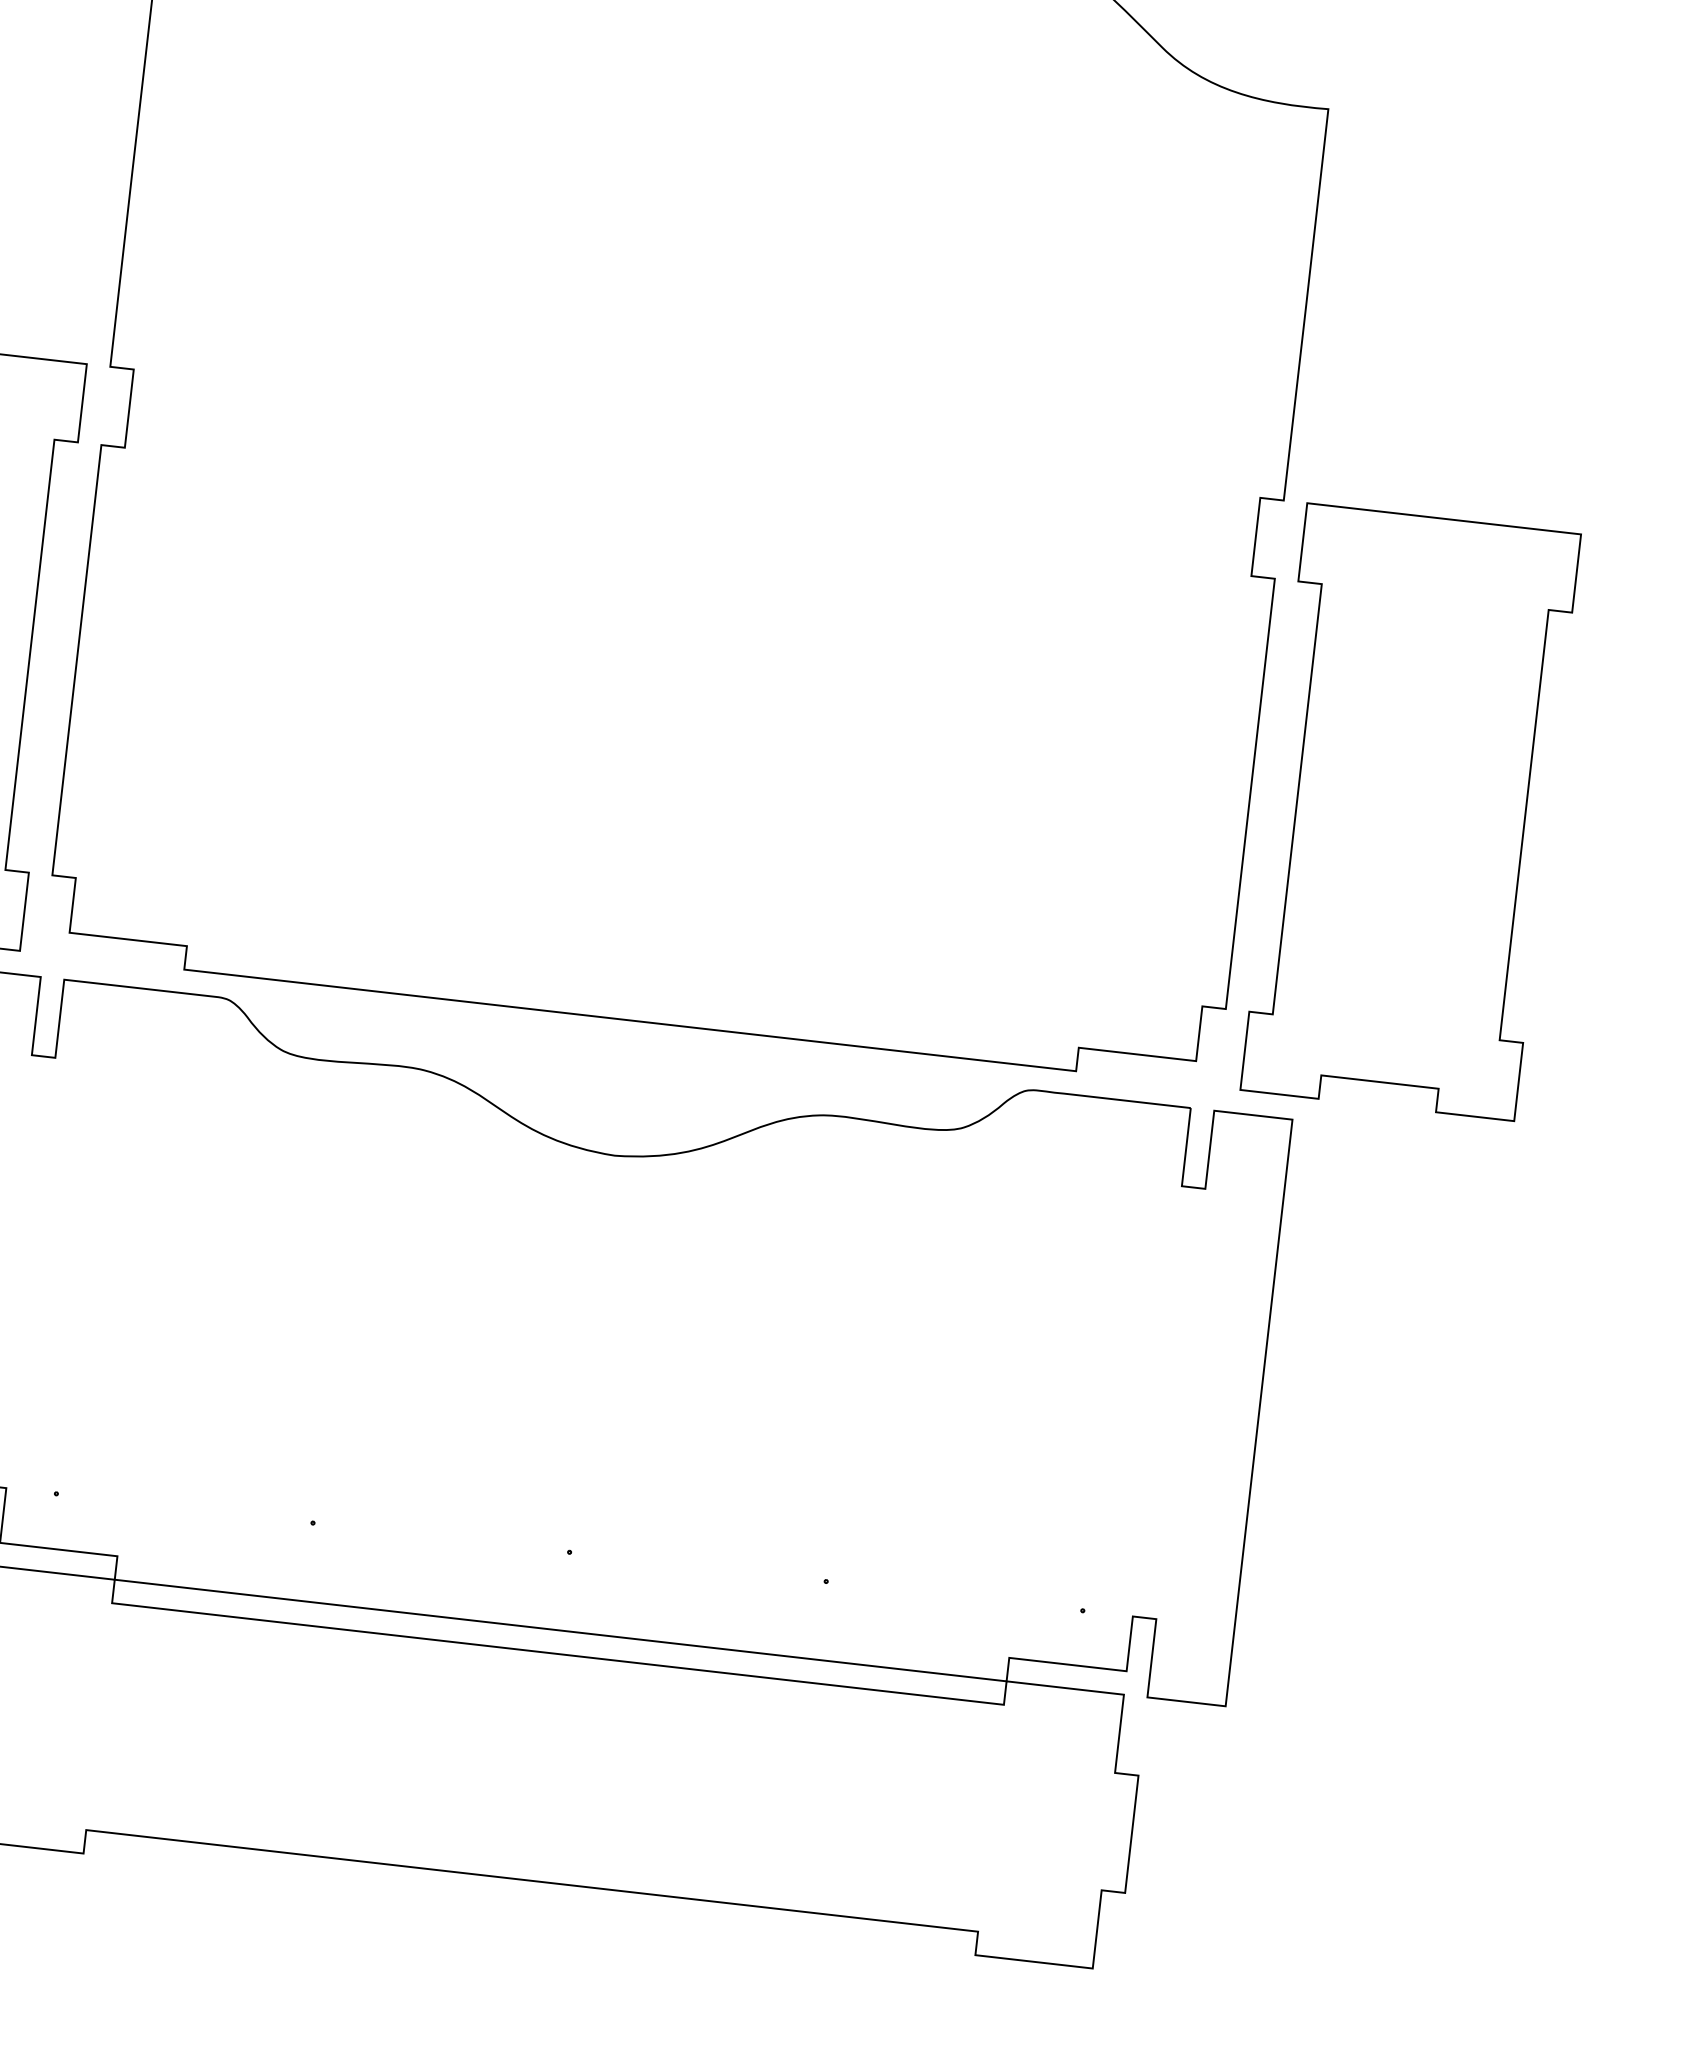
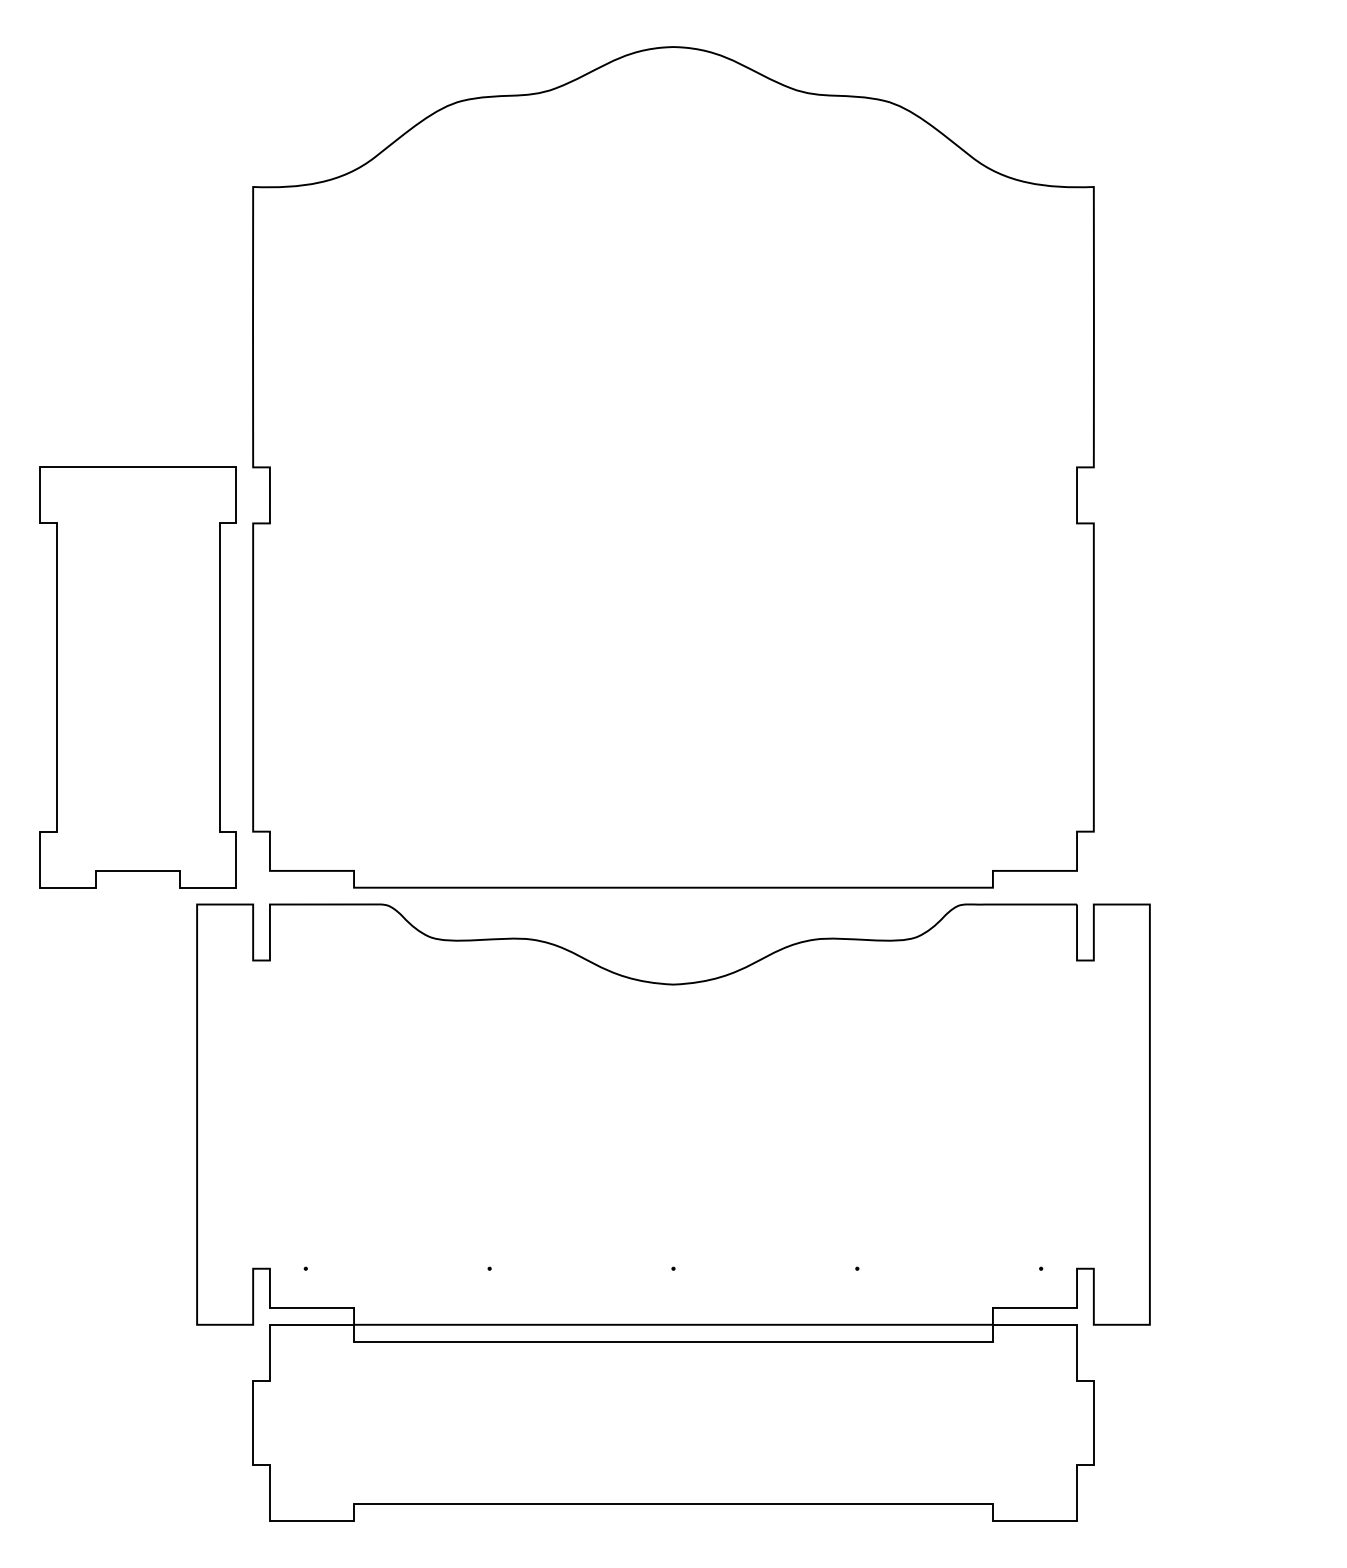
part: (1410, 812) -> (1208, 677), removed

